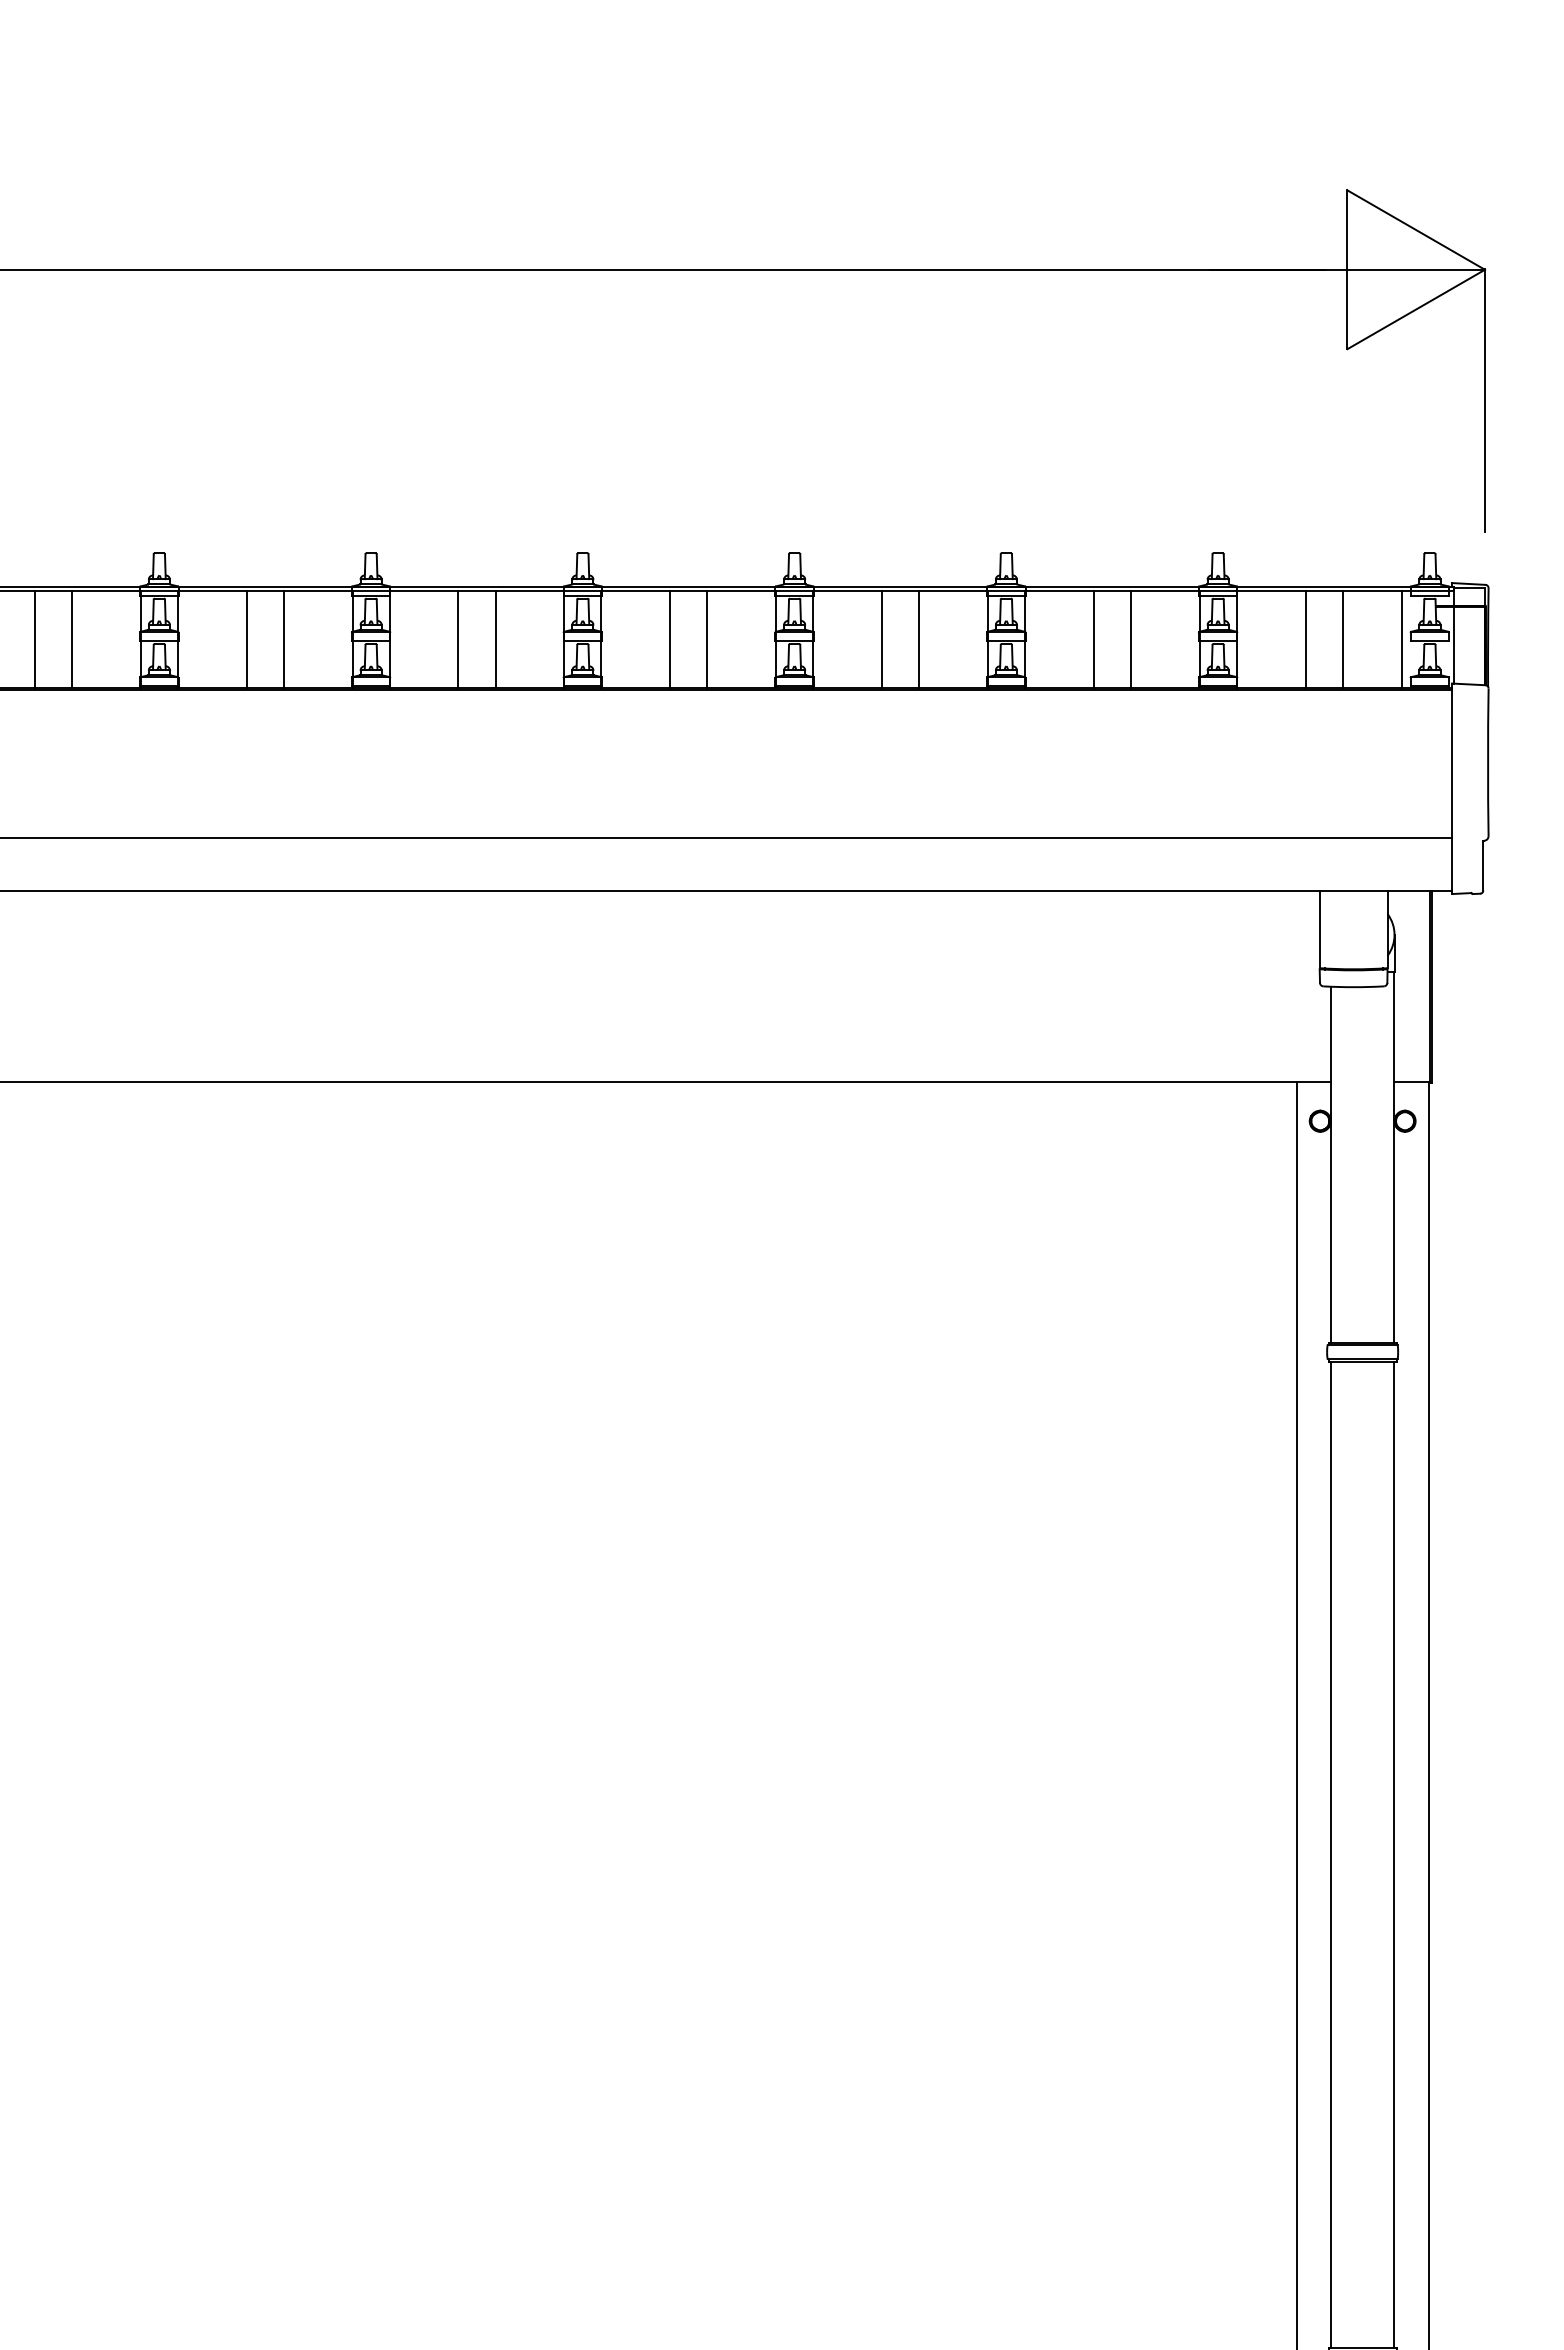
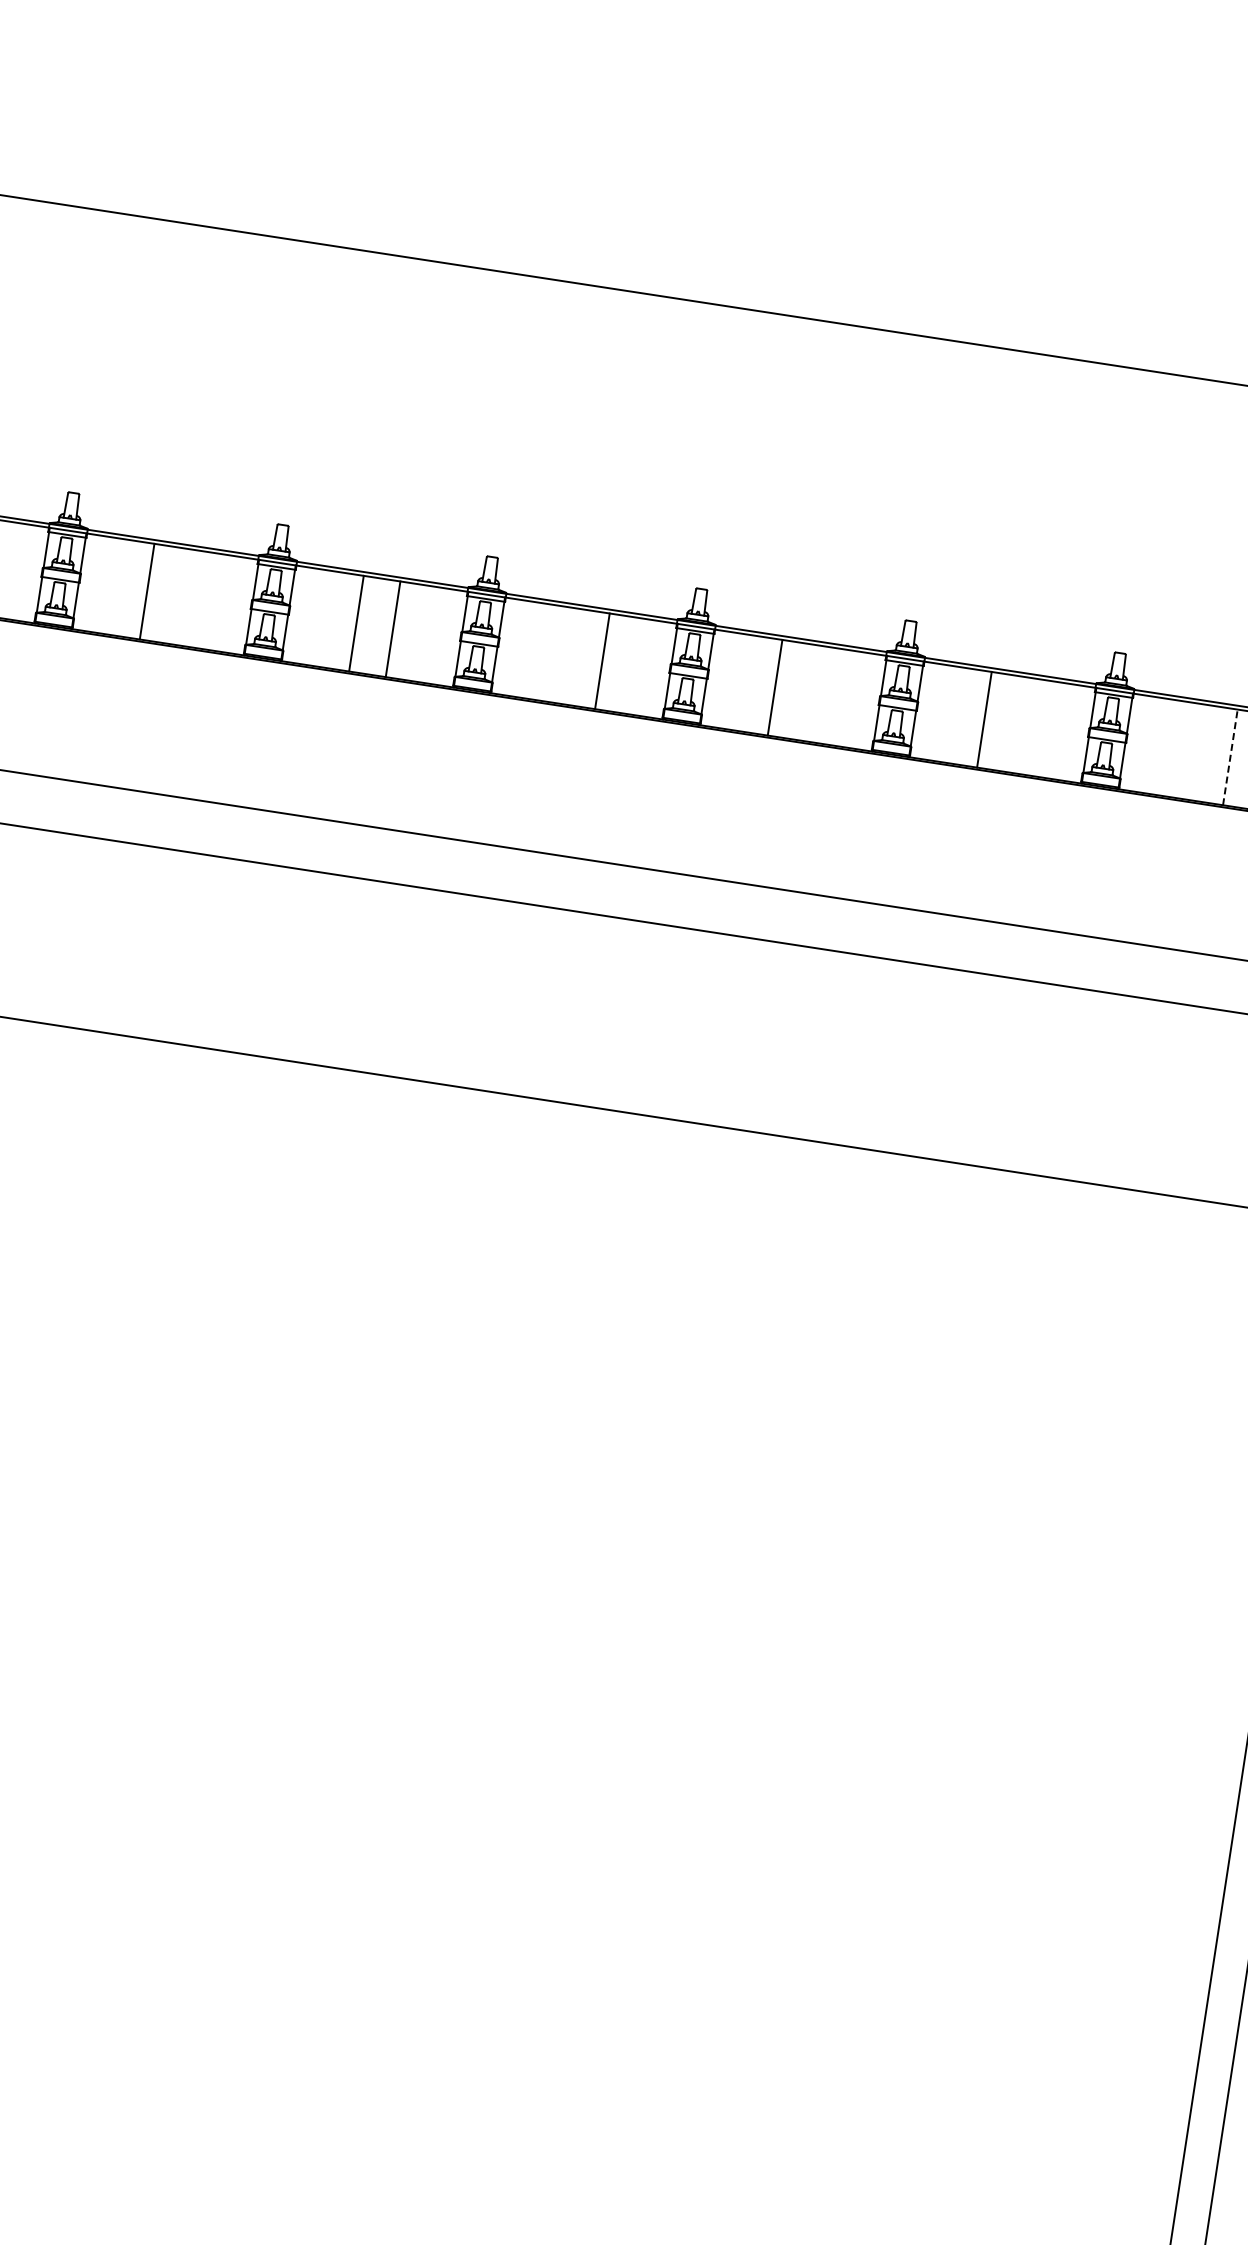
line: (72, 639) -> (184, 597), removed
line: (458, 639) -> (565, 655), removed
line: (707, 639) -> (811, 693), removed
line: (919, 639) -> (1021, 725), removed
line: (1093, 639) -> (1193, 751), removed
line: (1130, 639) -> (1230, 757), solid -> dashed

